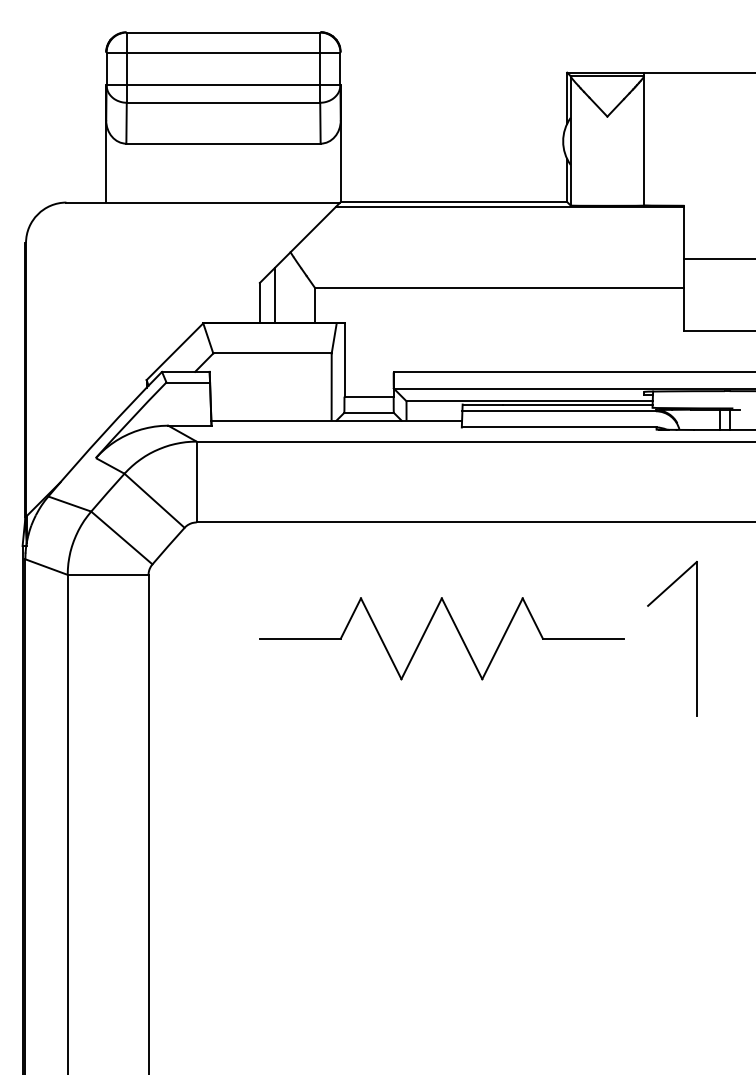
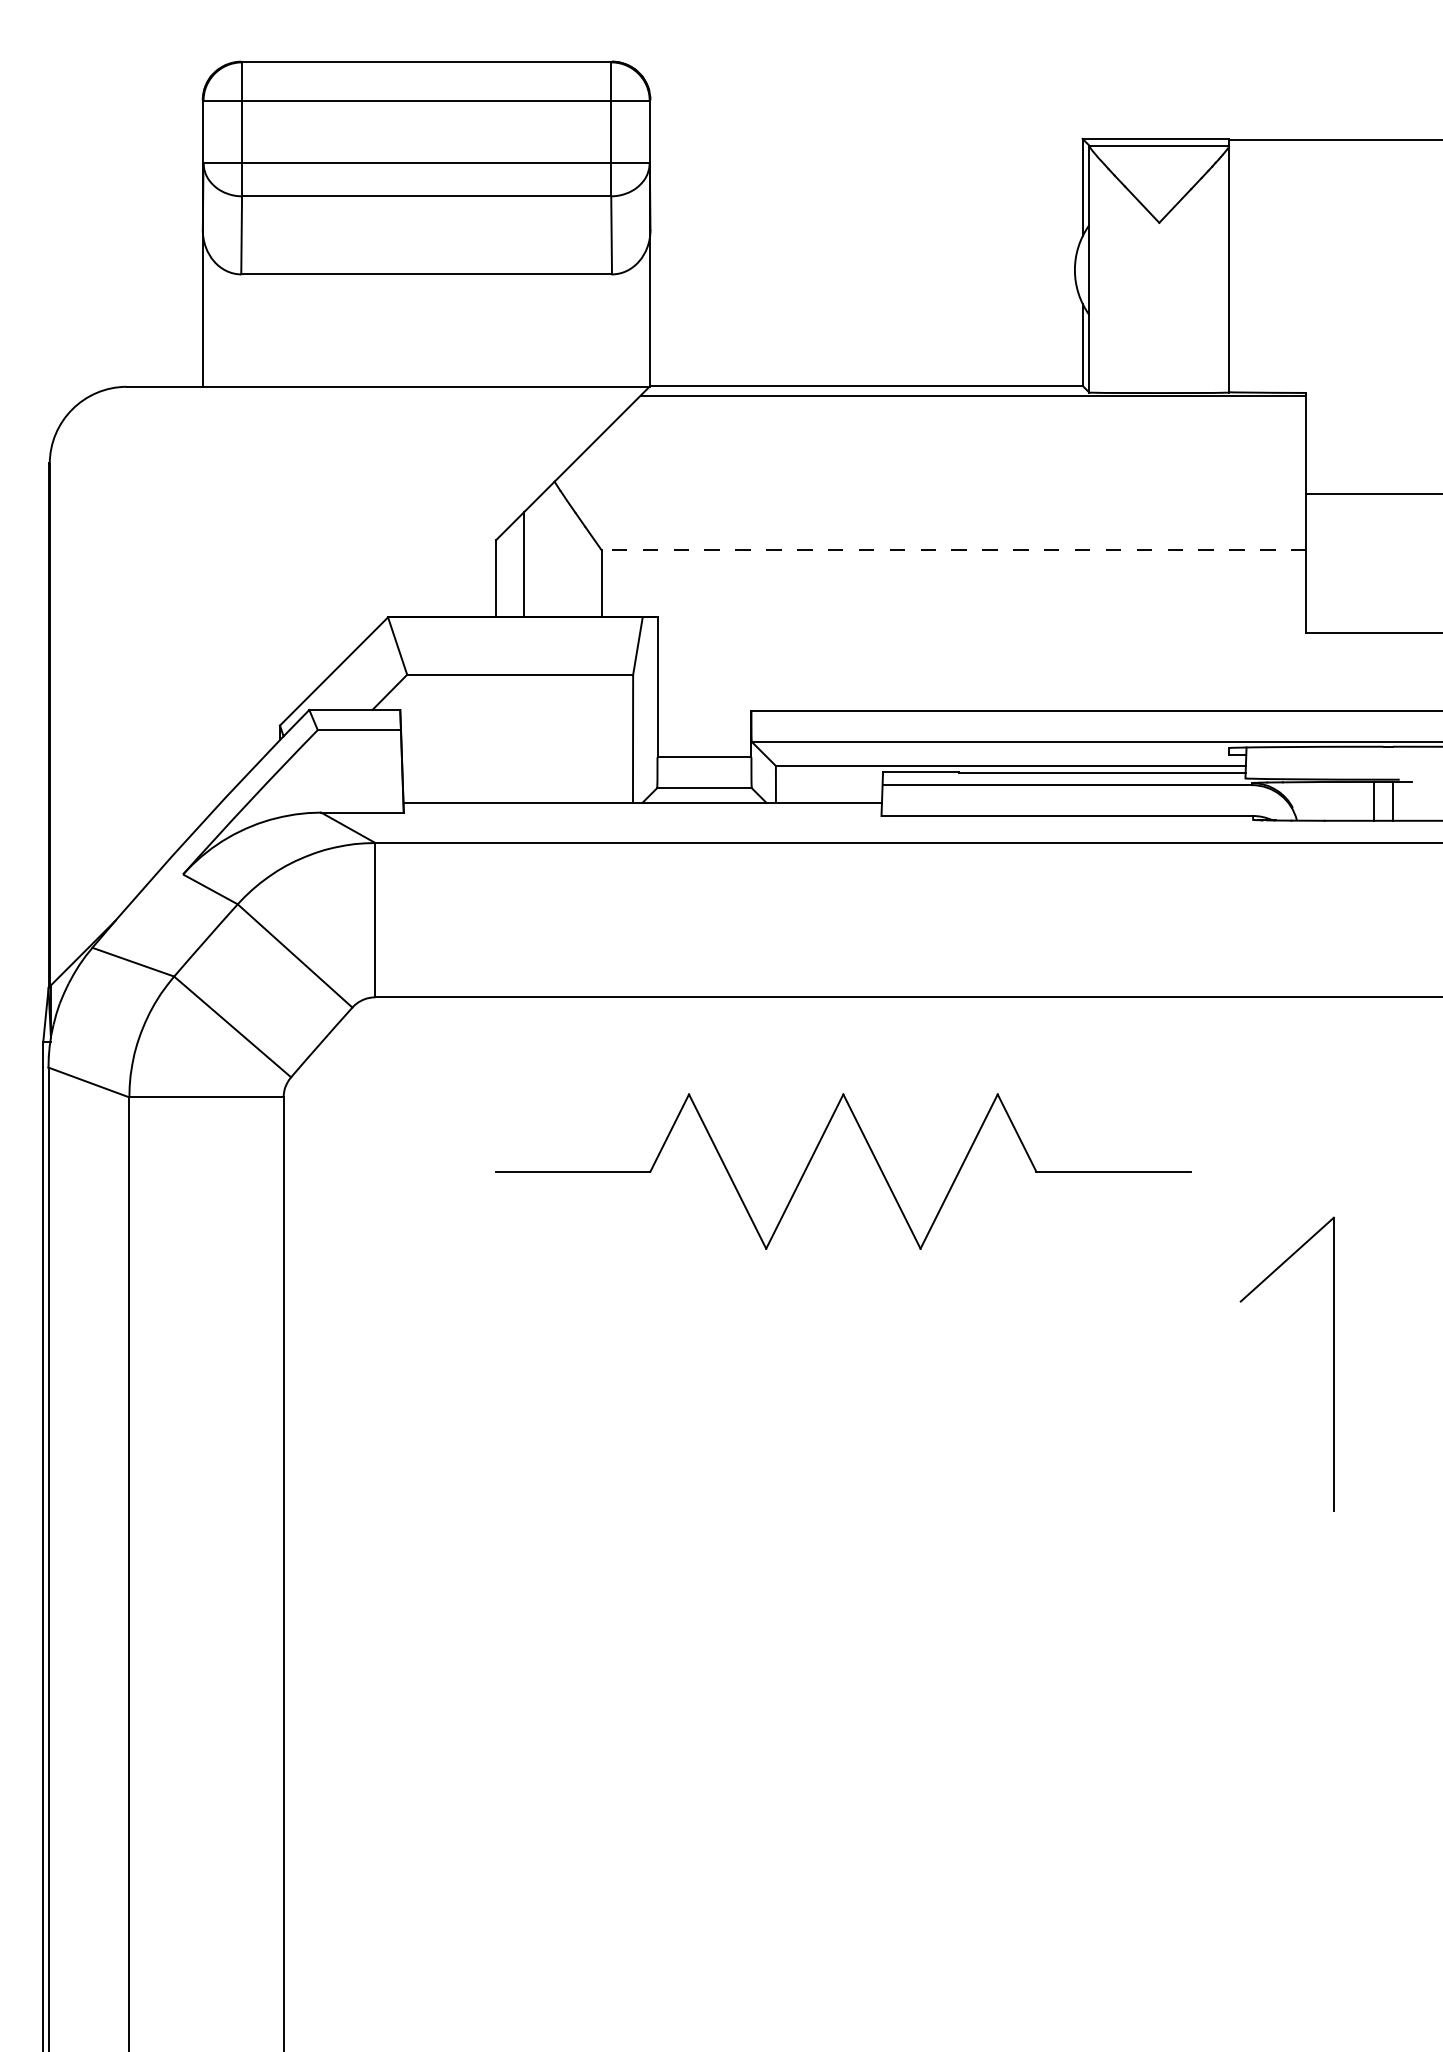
line: (499, 288) -> (953, 550), solid -> dashed
part: (426, 631) -> (814, 1157), moved
part: (696, 638) -> (1333, 1363), moved

